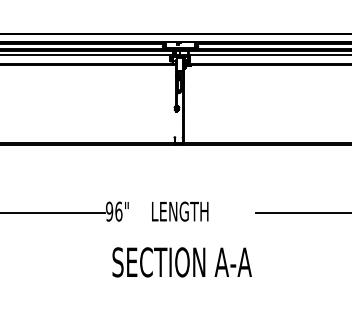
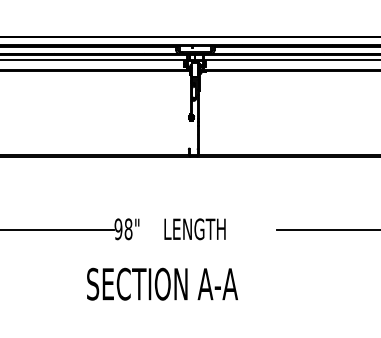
text: (118, 211) -> (128, 229), 96" -> 98"
text: (181, 262) -> (161, 284), moved

